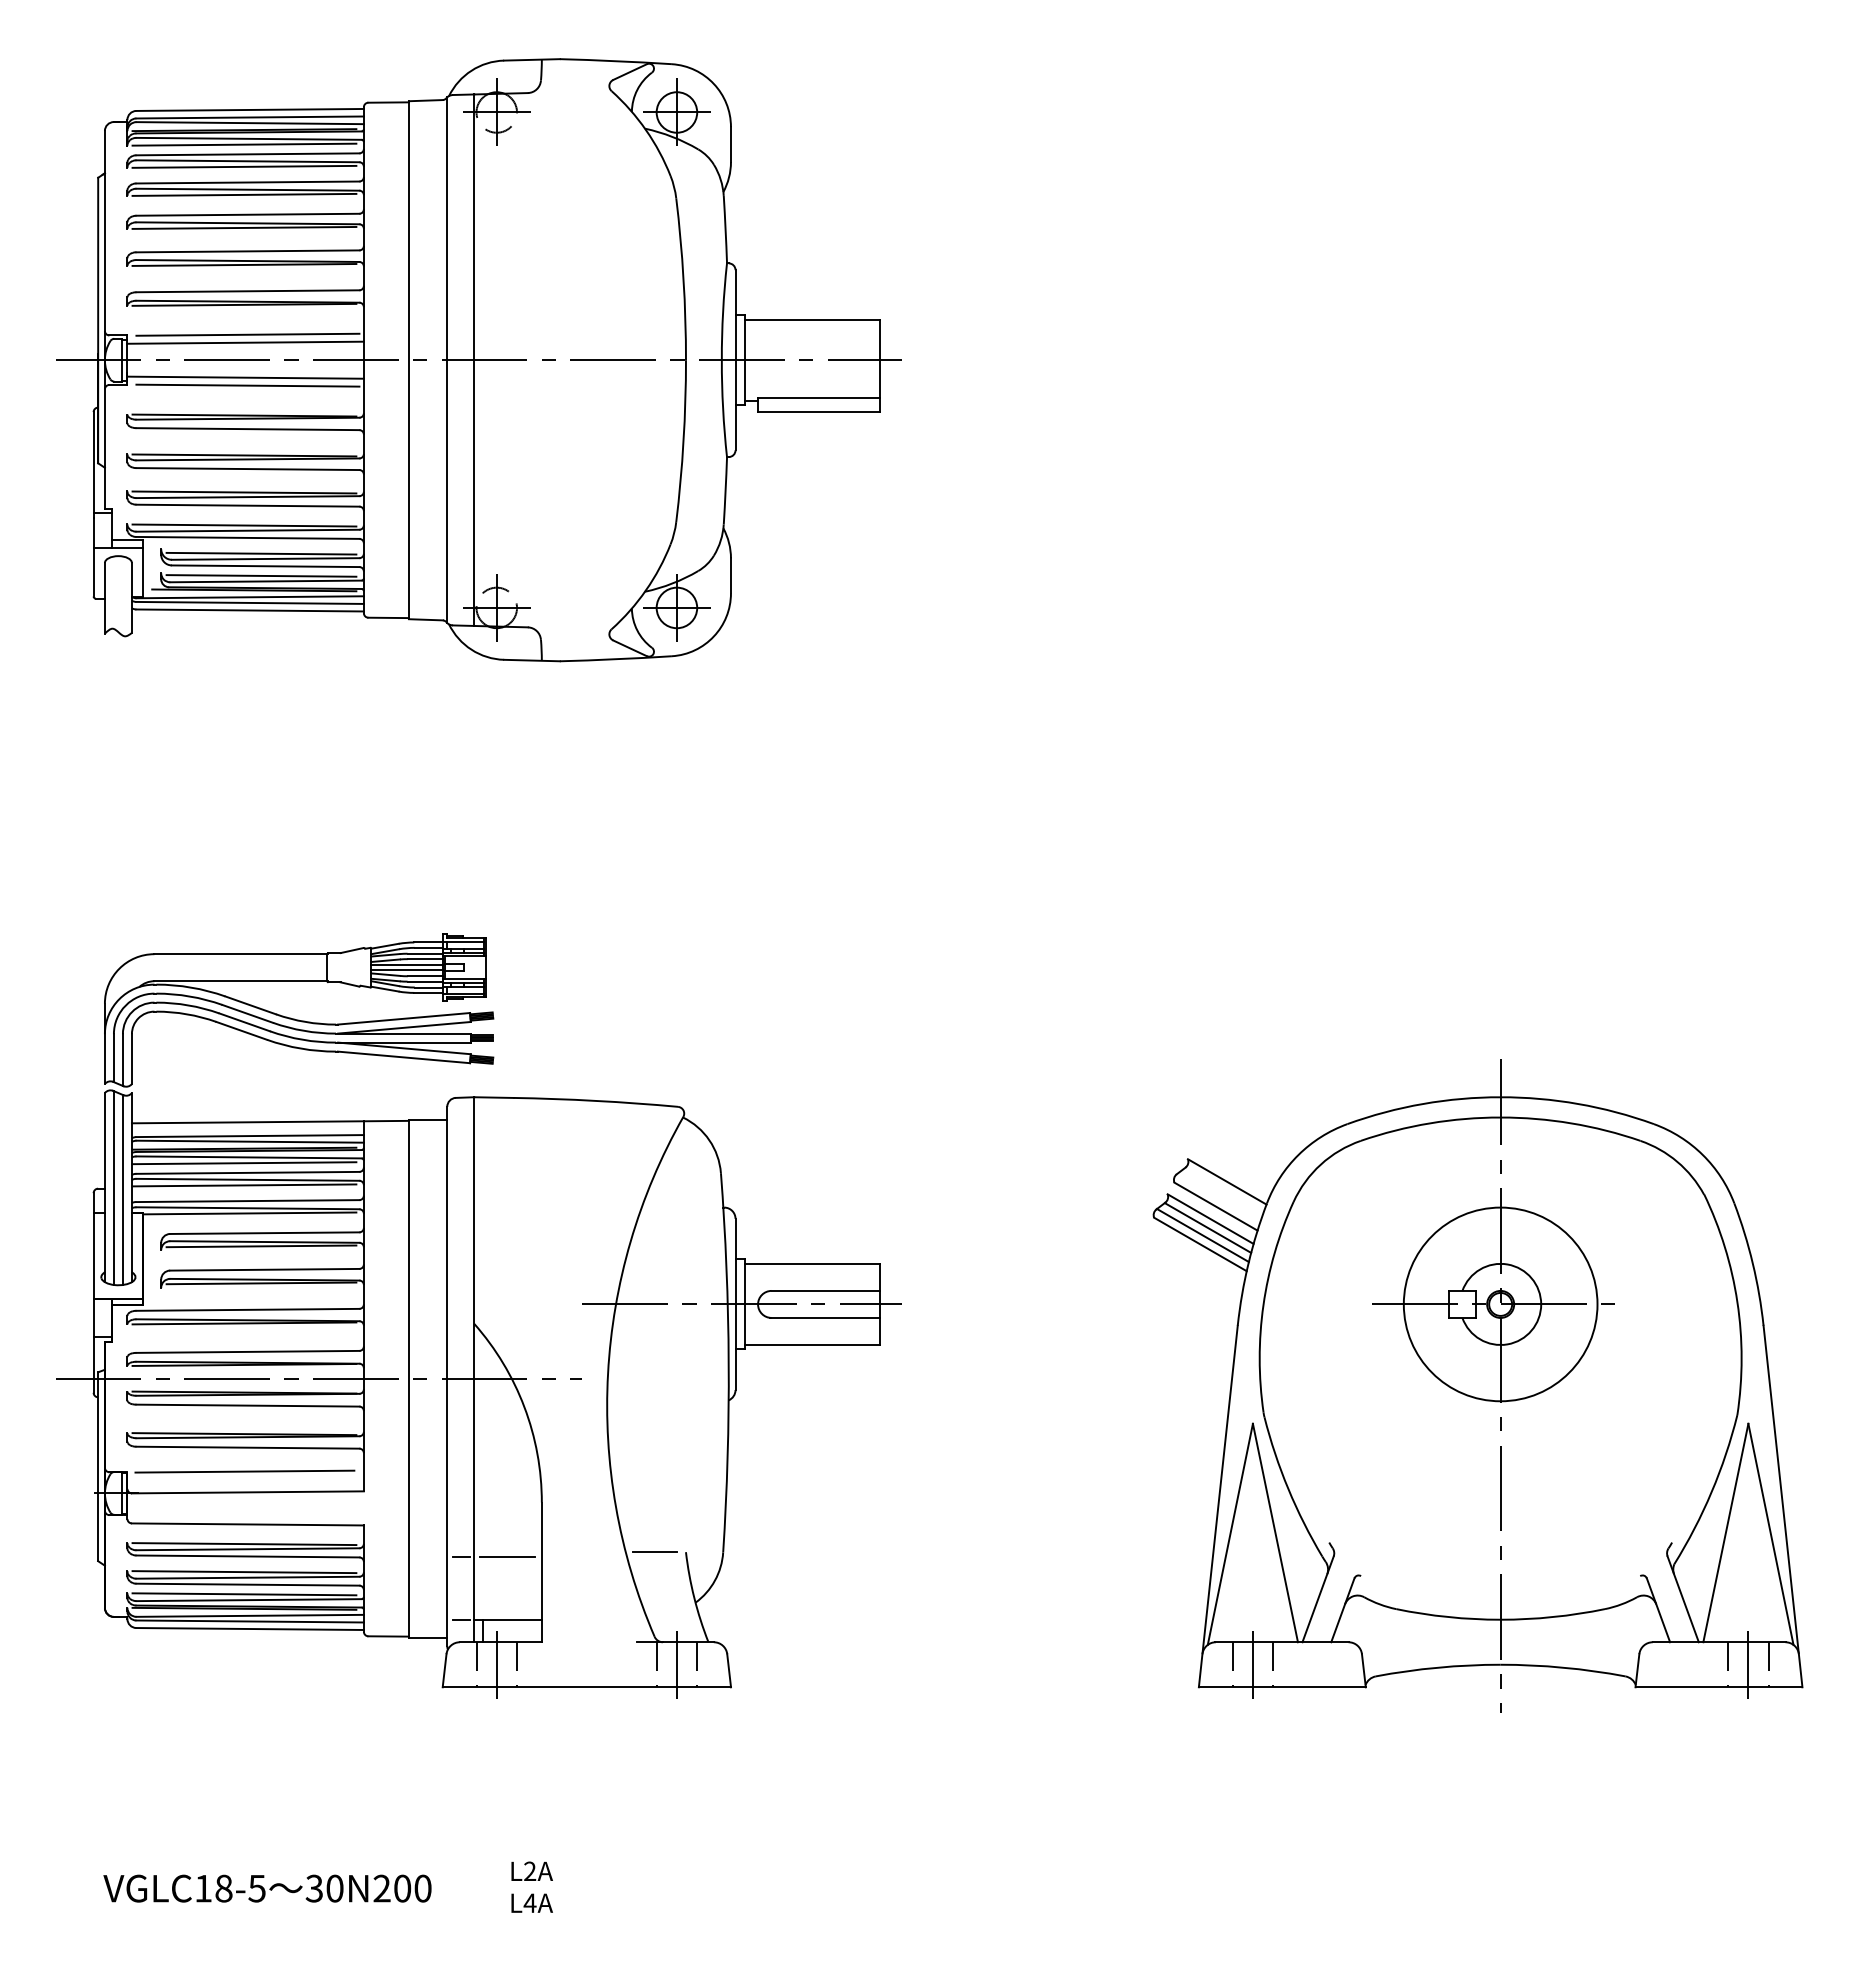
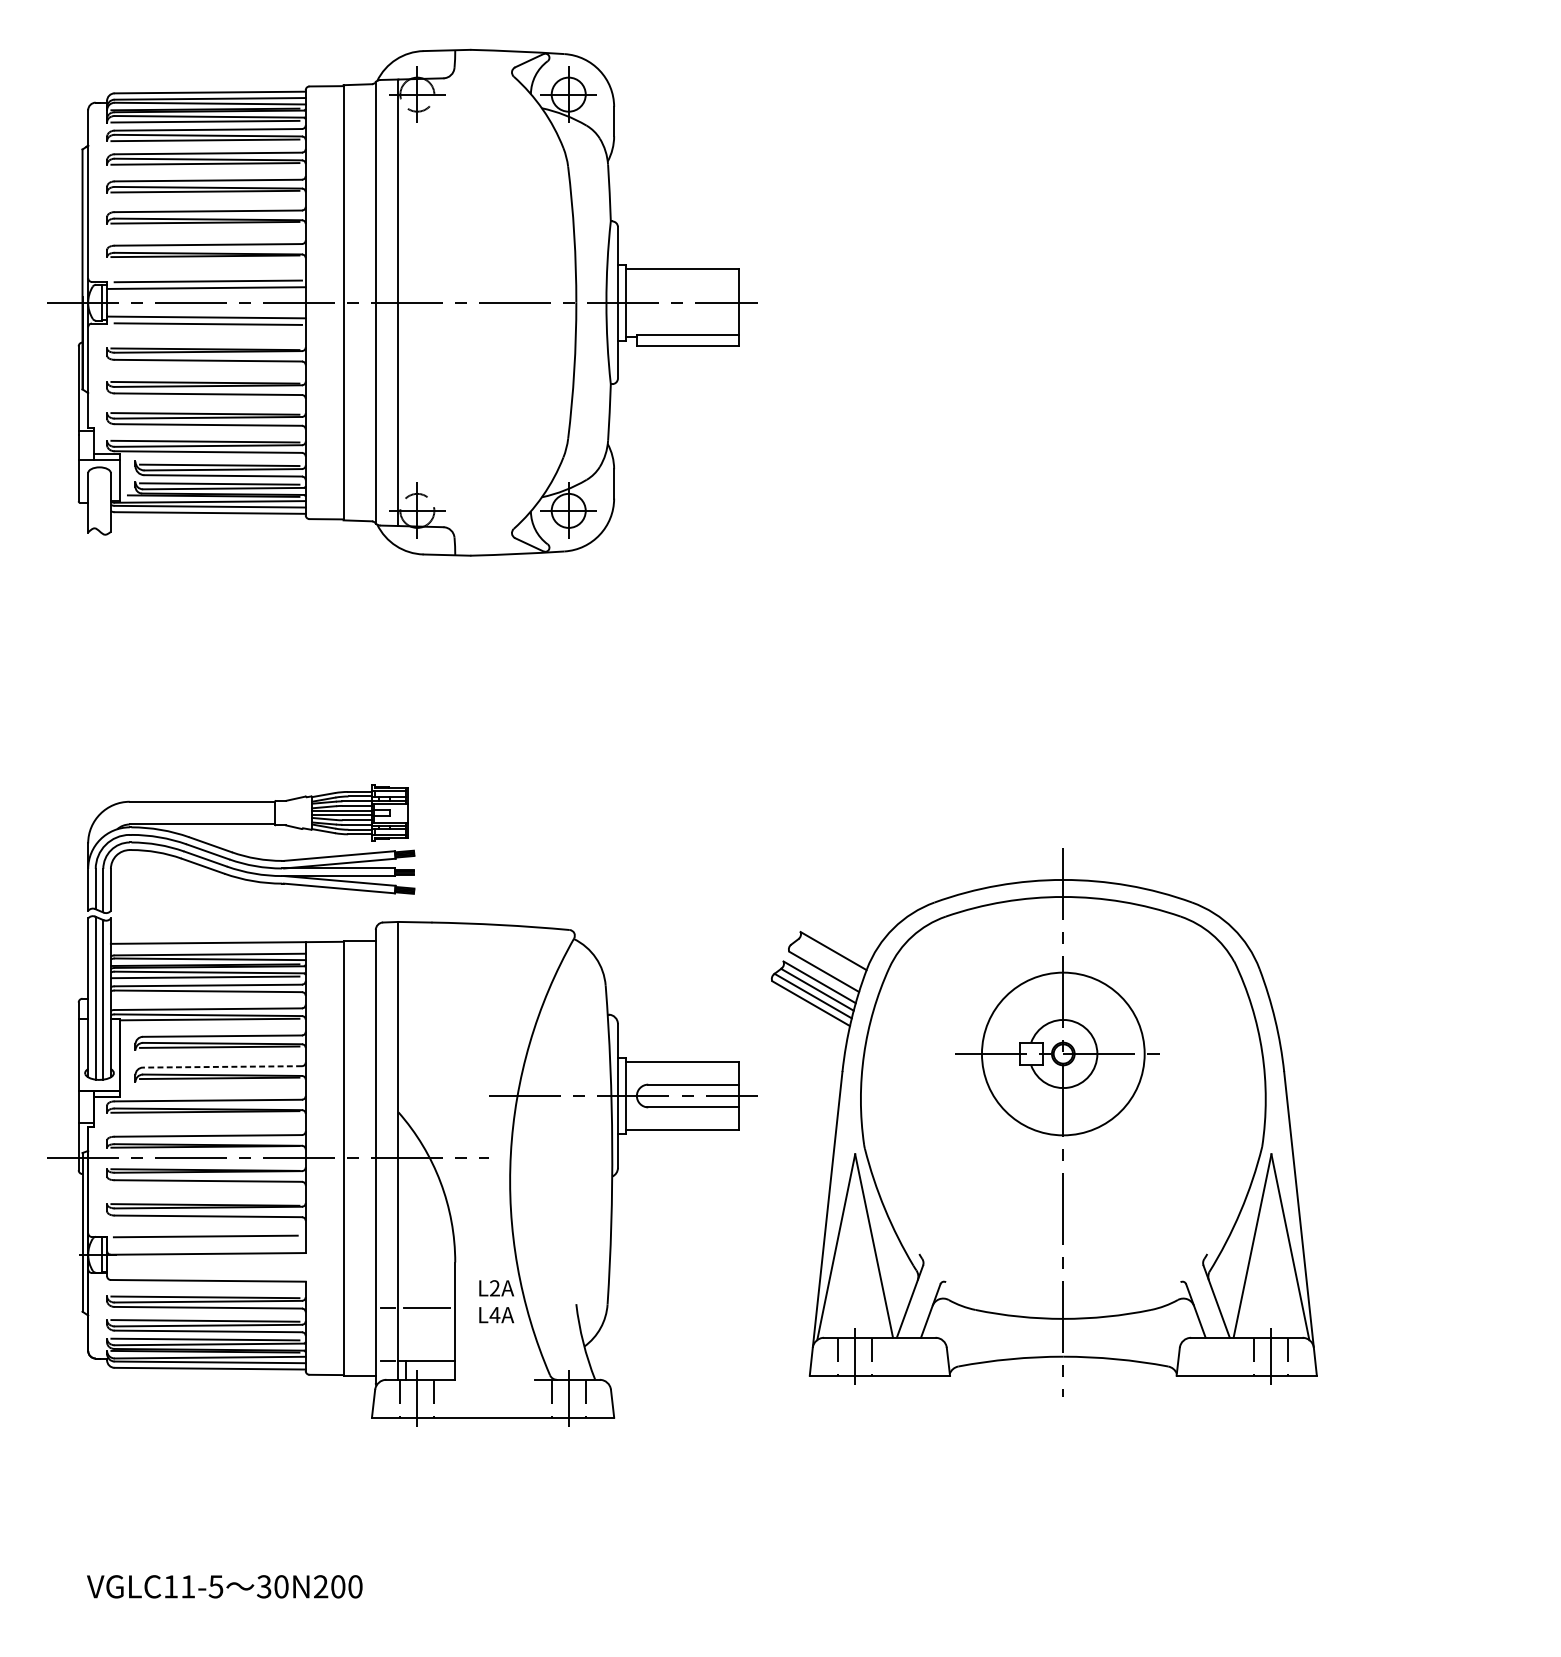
line: (244, 1185) -> (205, 996), removed
line: (264, 1269) -> (222, 1066), solid -> dashed
part: (1477, 1385) -> (1043, 1122), moved
line: (654, 1552) -> (549, 1304), removed
text: (531, 1886) -> (496, 1301), moved
text: (223, 1888) -> (187, 1586), VGLC18-5 -> VGLC11-5

